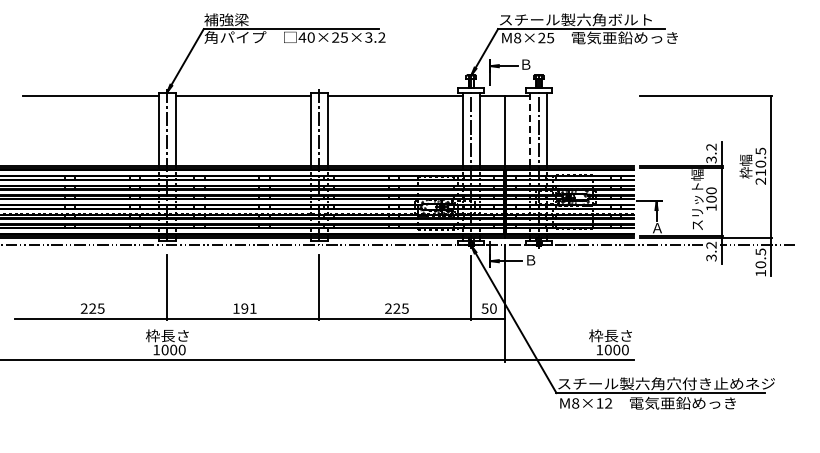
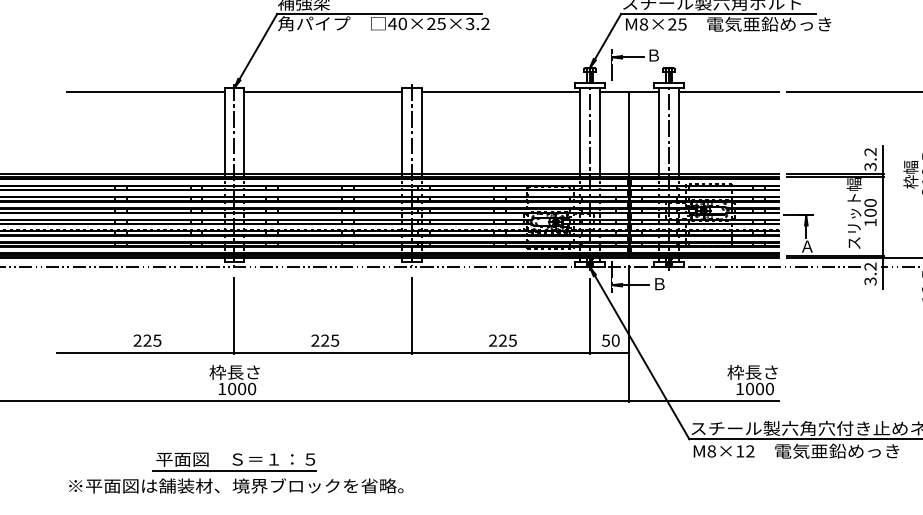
line: (590, 95) -> (729, 91), added
line: (530, 129) -> (659, 131), dashed -> solid
text: (244, 308) -> (324, 340), 191 -> 225
part: (168, 421) -> (236, 472), added

